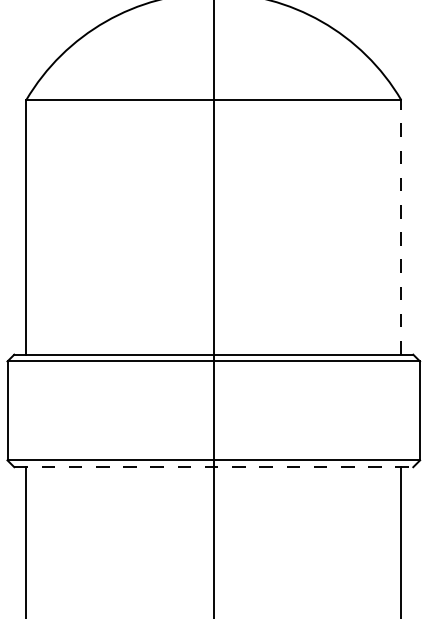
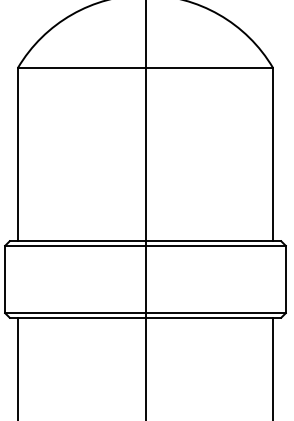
line: (401, 227) -> (273, 154), dashed -> solid
line: (213, 466) -> (145, 317), dashed -> solid

